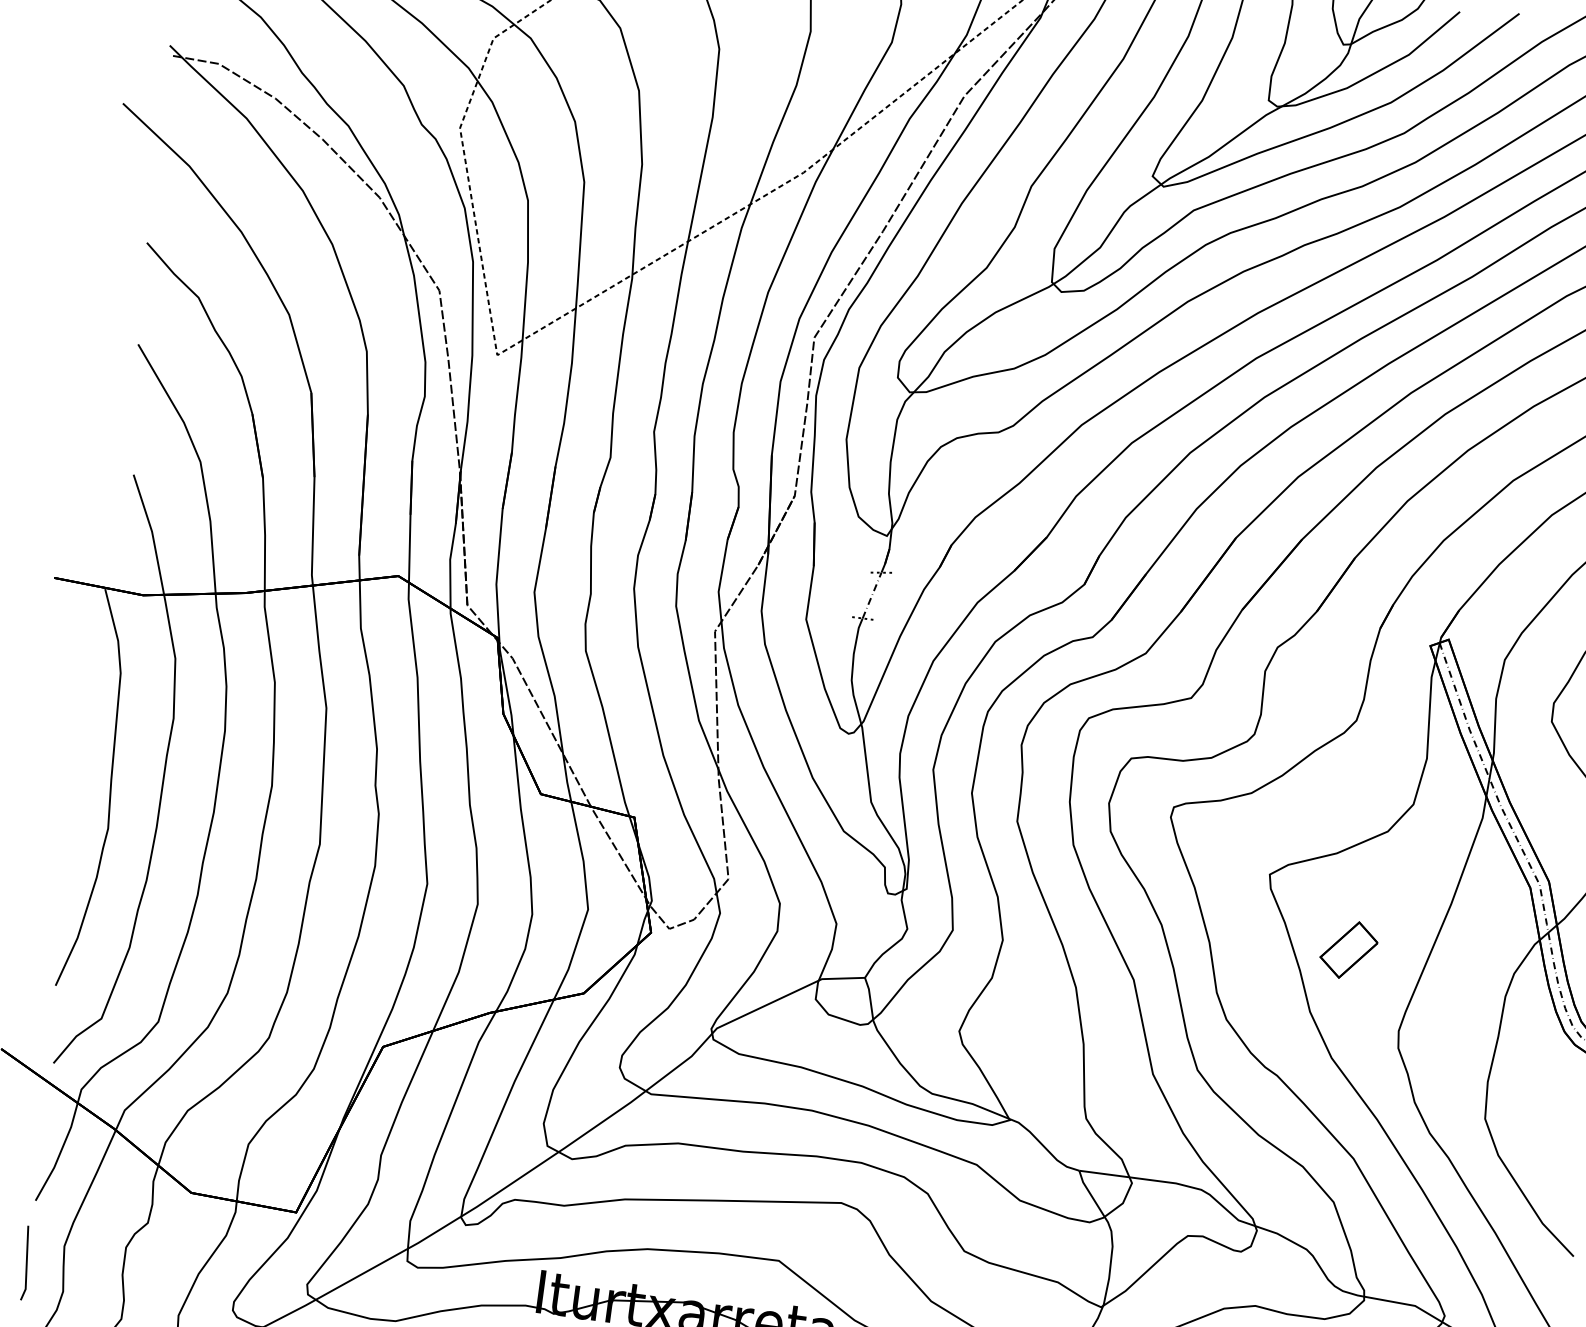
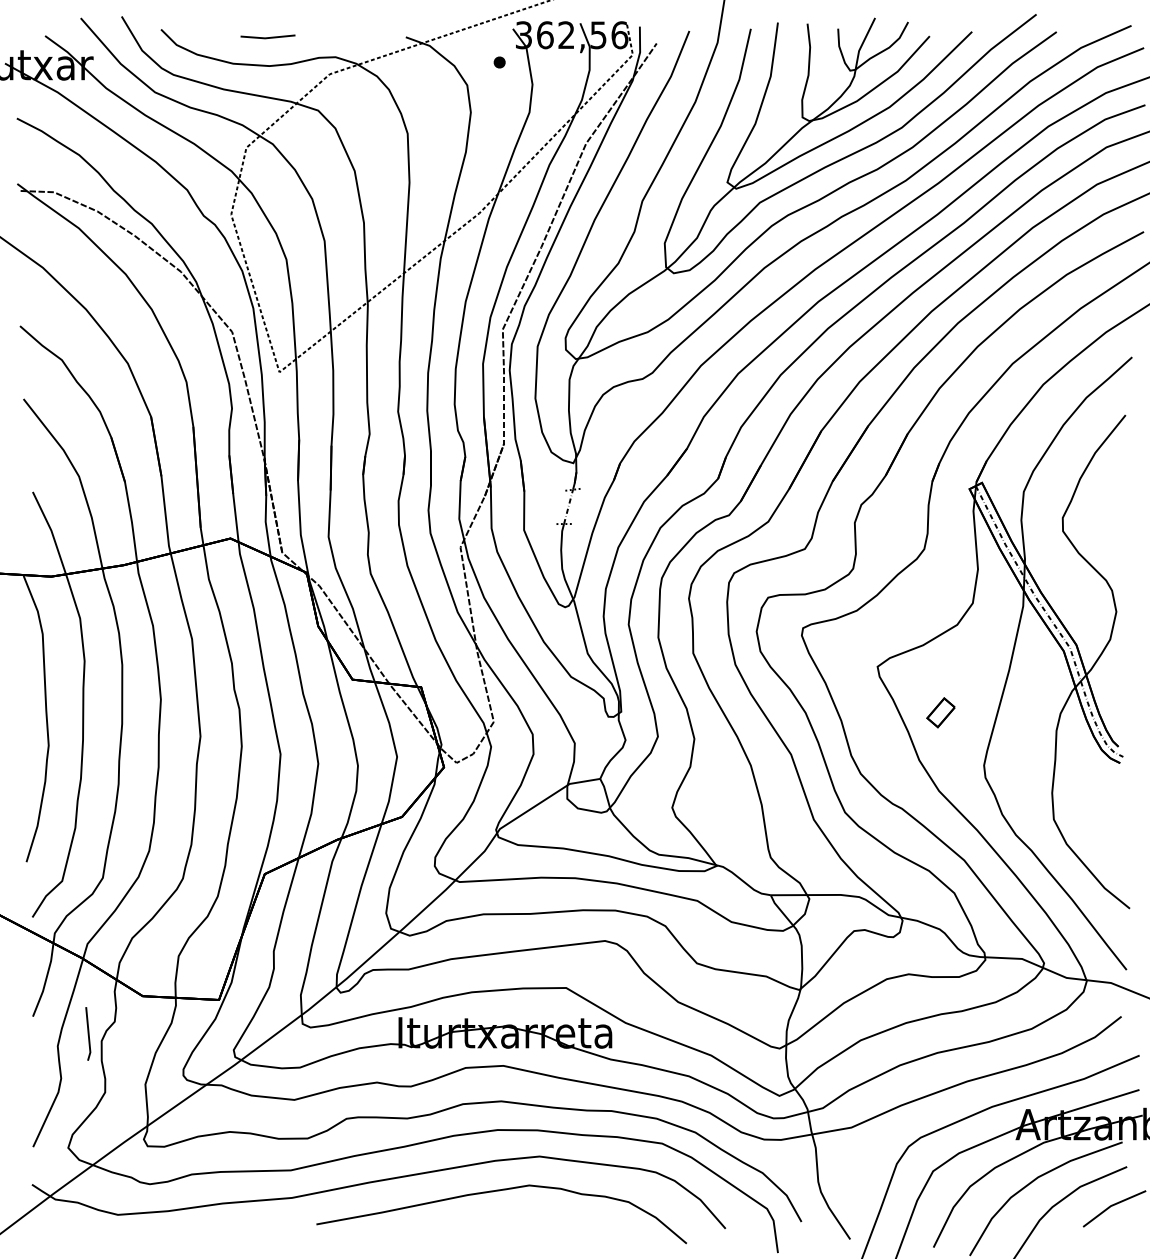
part: (1348, 949) -> (940, 712), size x0.7
line: (26, 1262) -> (88, 1033), moved

